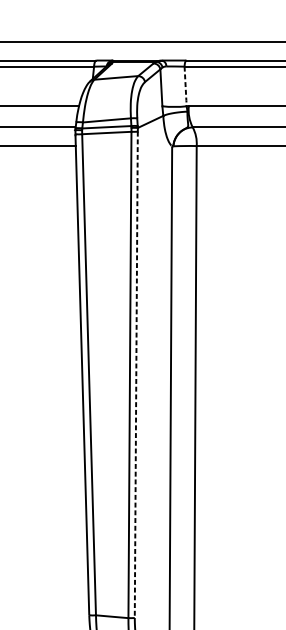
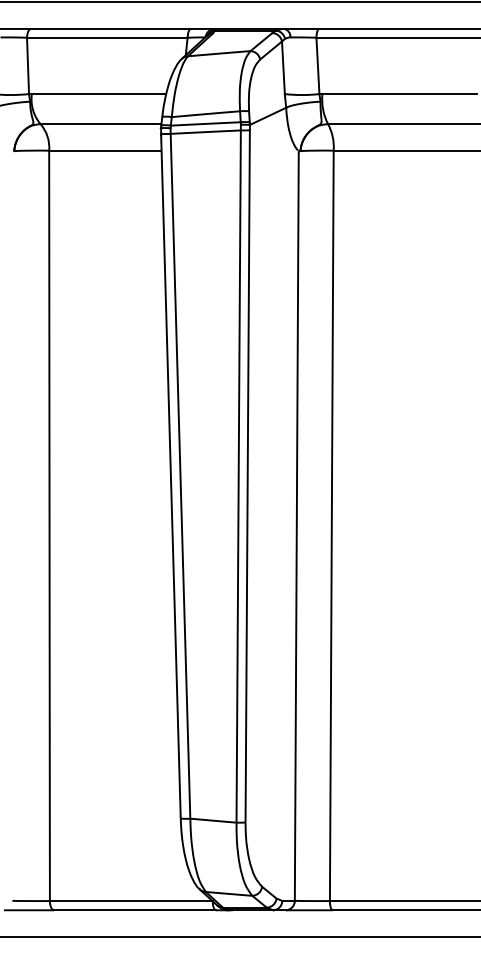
line: (186, 87) -> (318, 67), dashed -> solid
line: (136, 376) -> (247, 478), dashed -> solid

